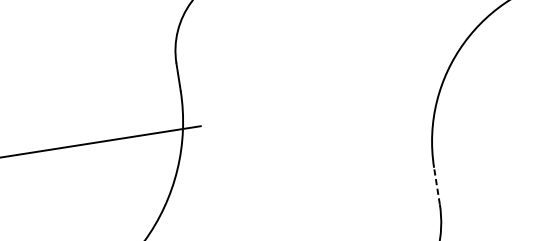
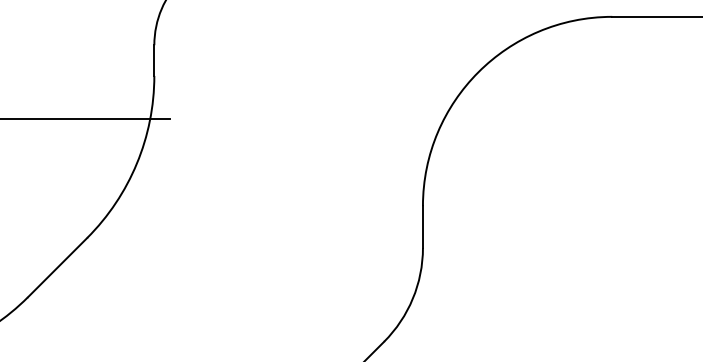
line: (436, 186) -> (422, 227), dashed -> solid

